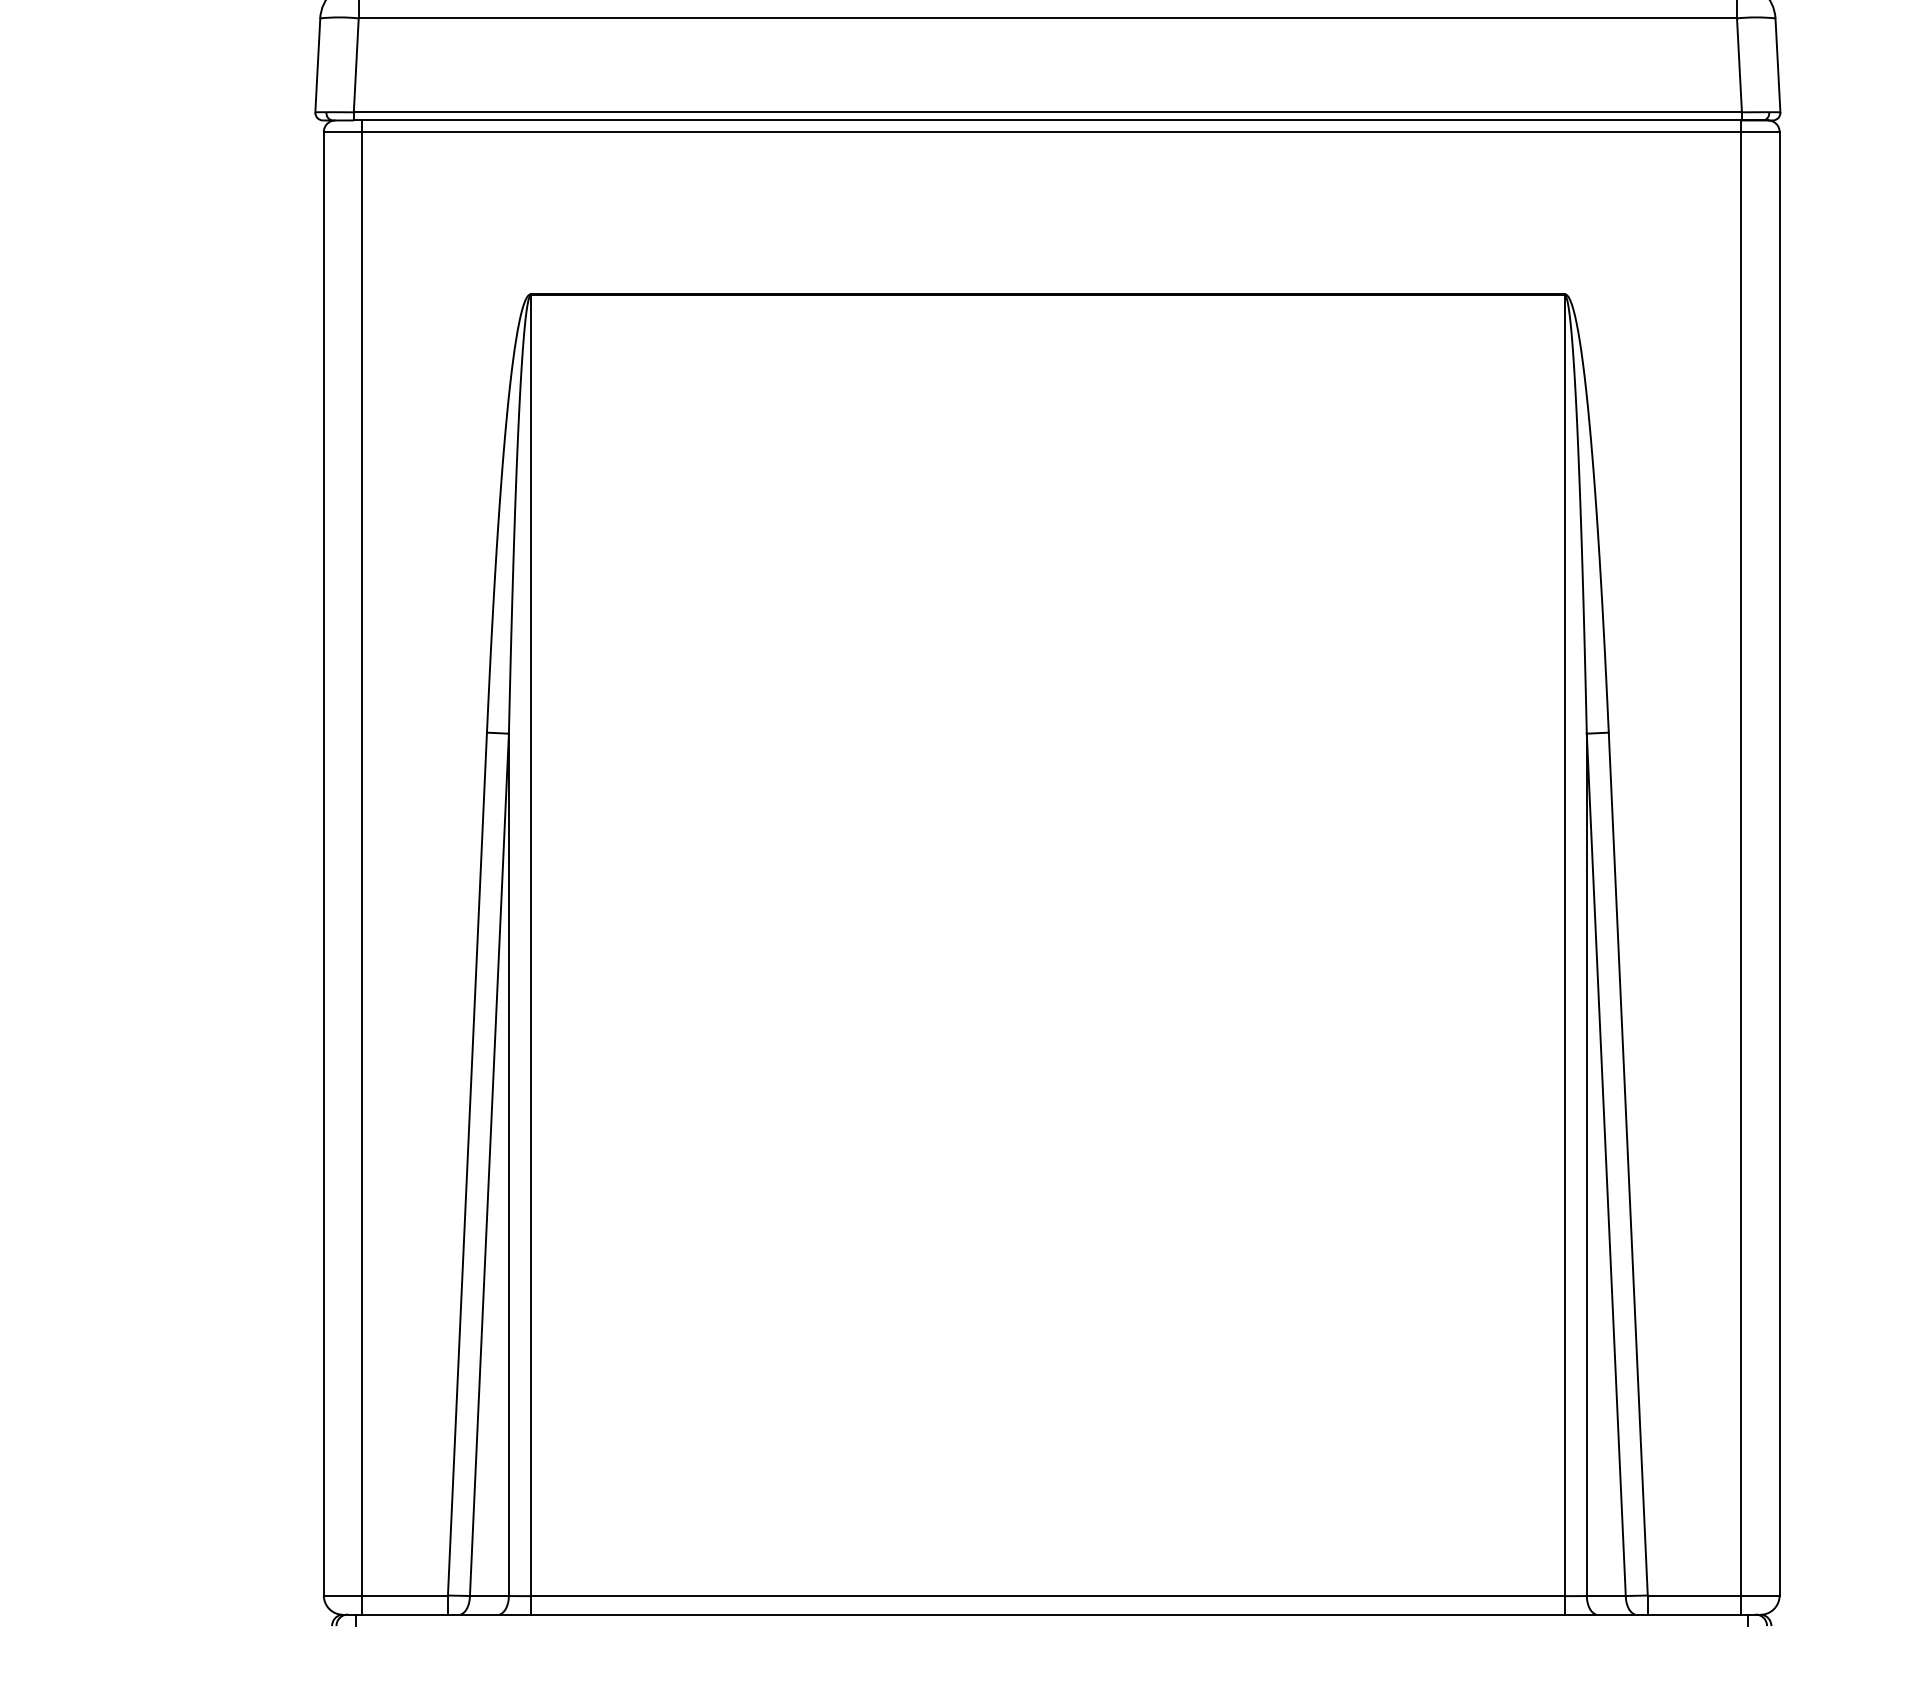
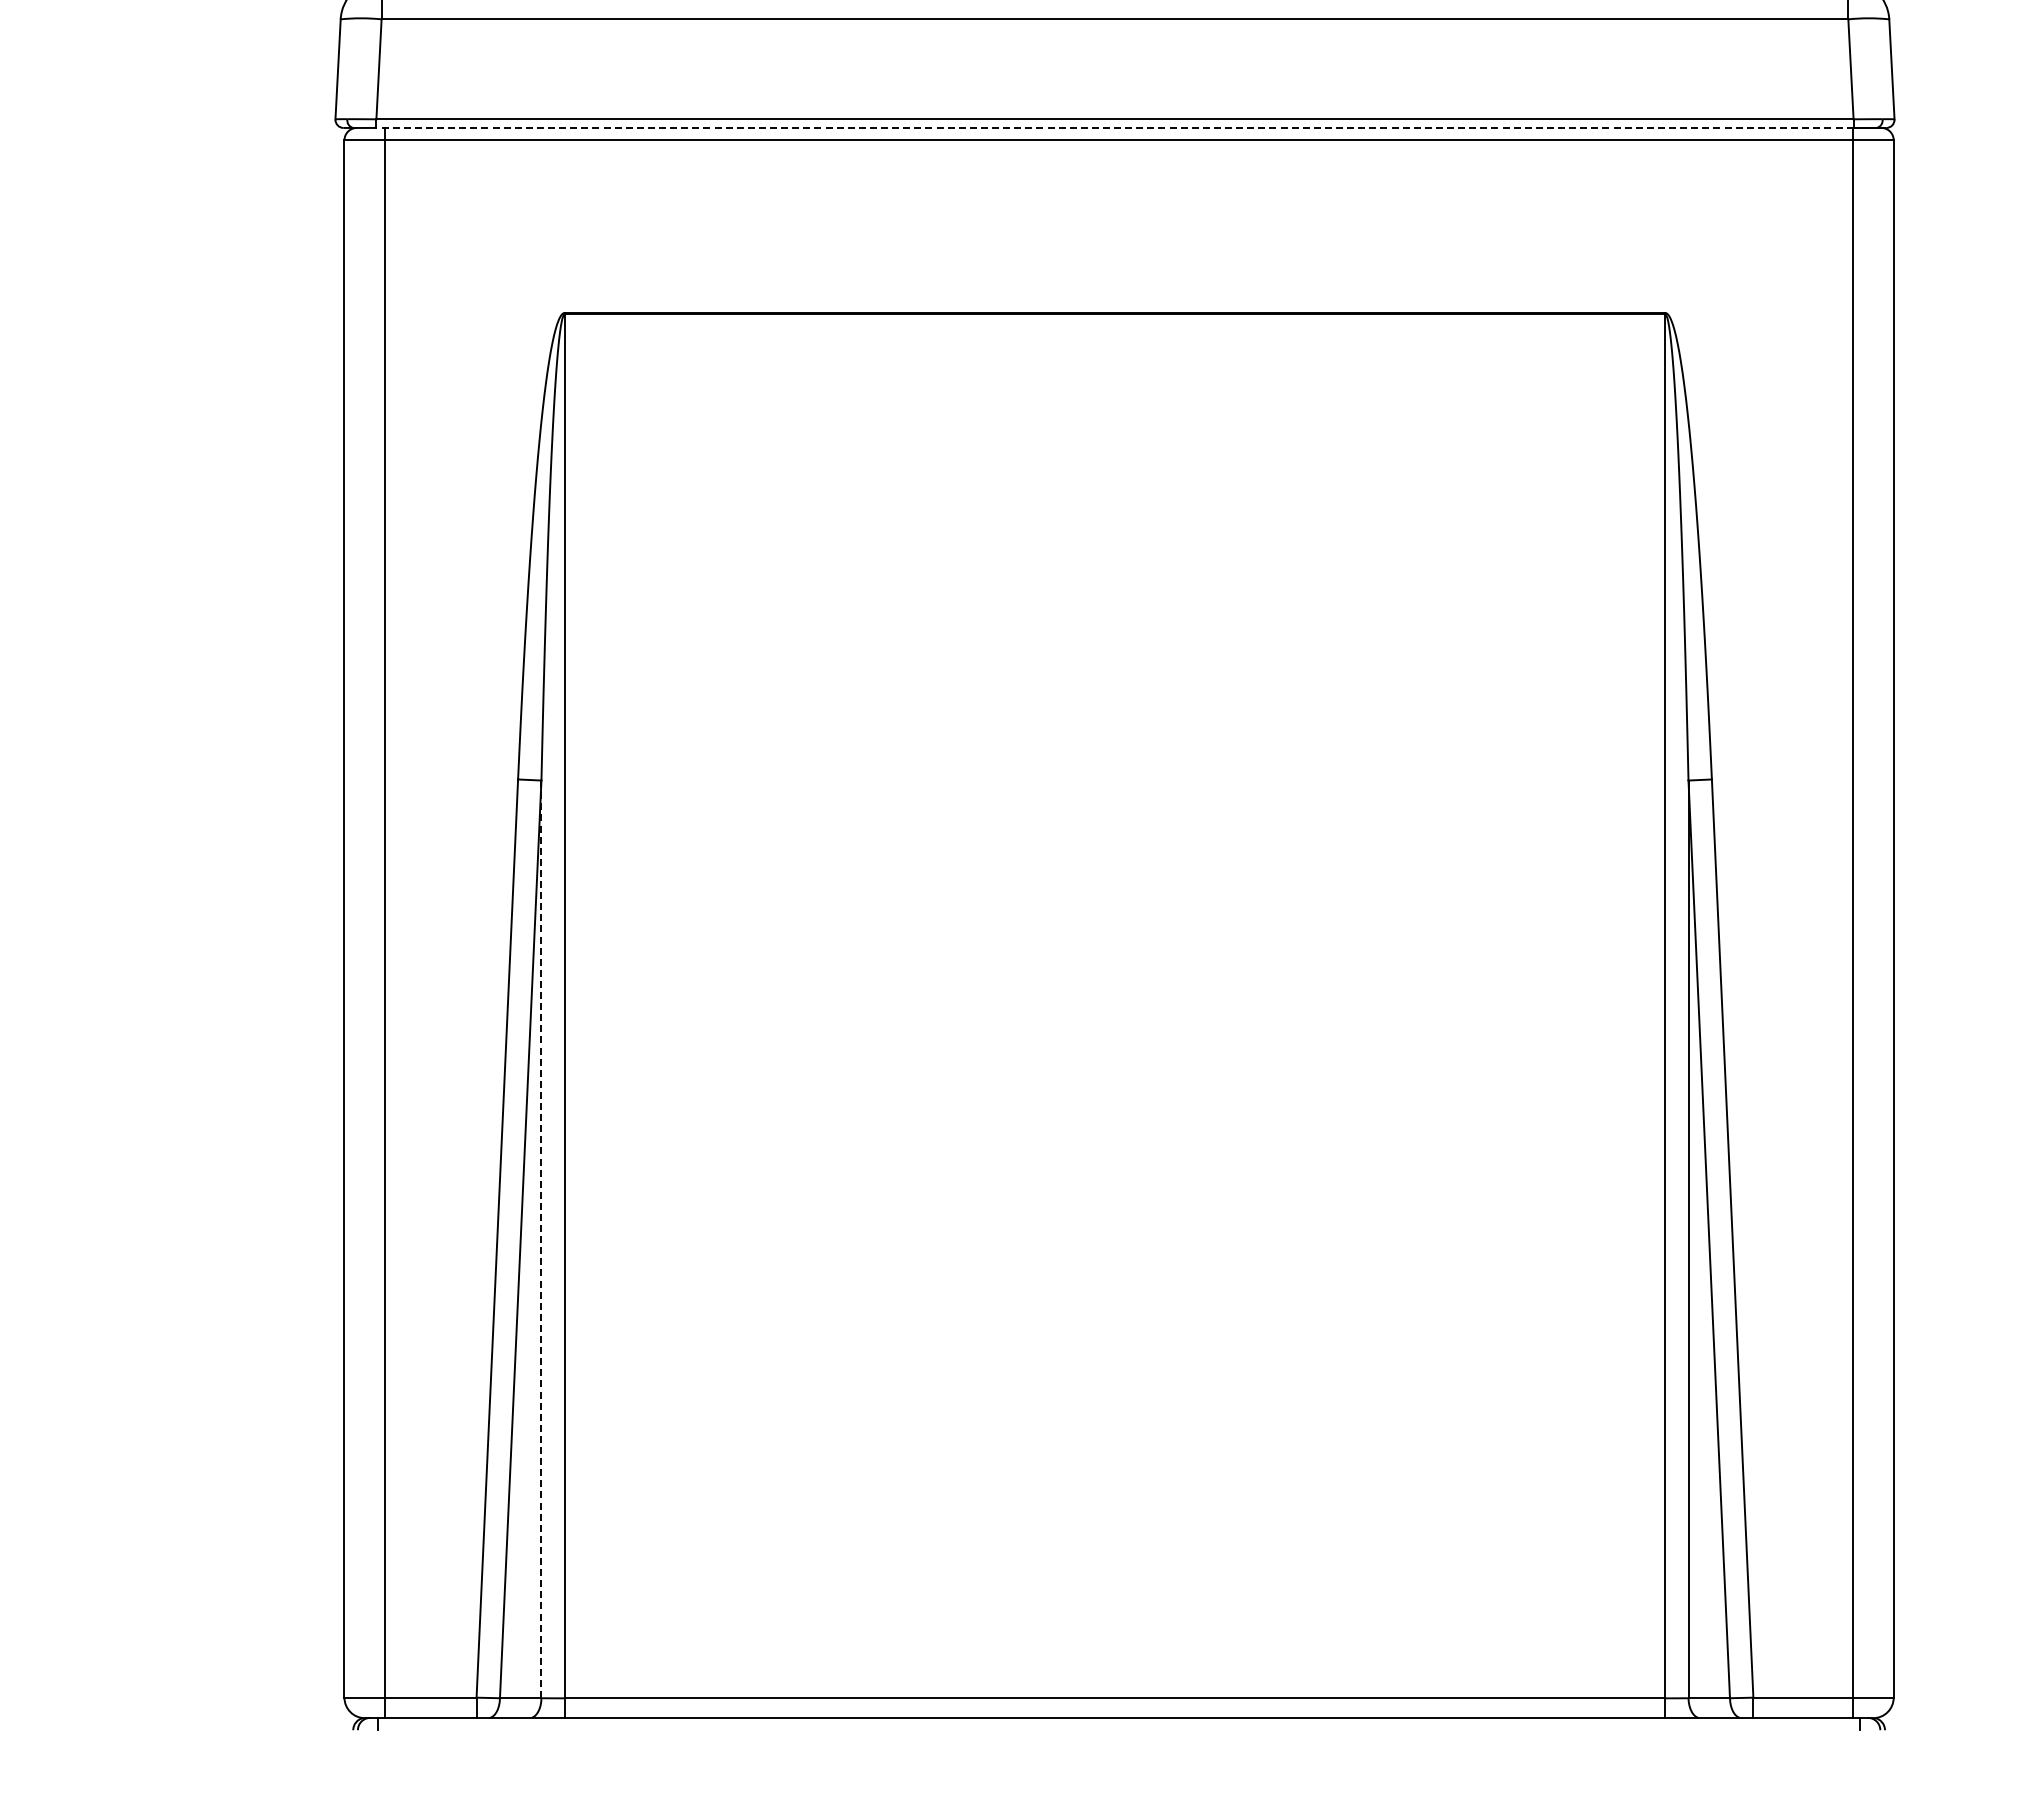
line: (1048, 120) -> (1115, 127), solid -> dashed
line: (508, 1164) -> (541, 1239), solid -> dashed

